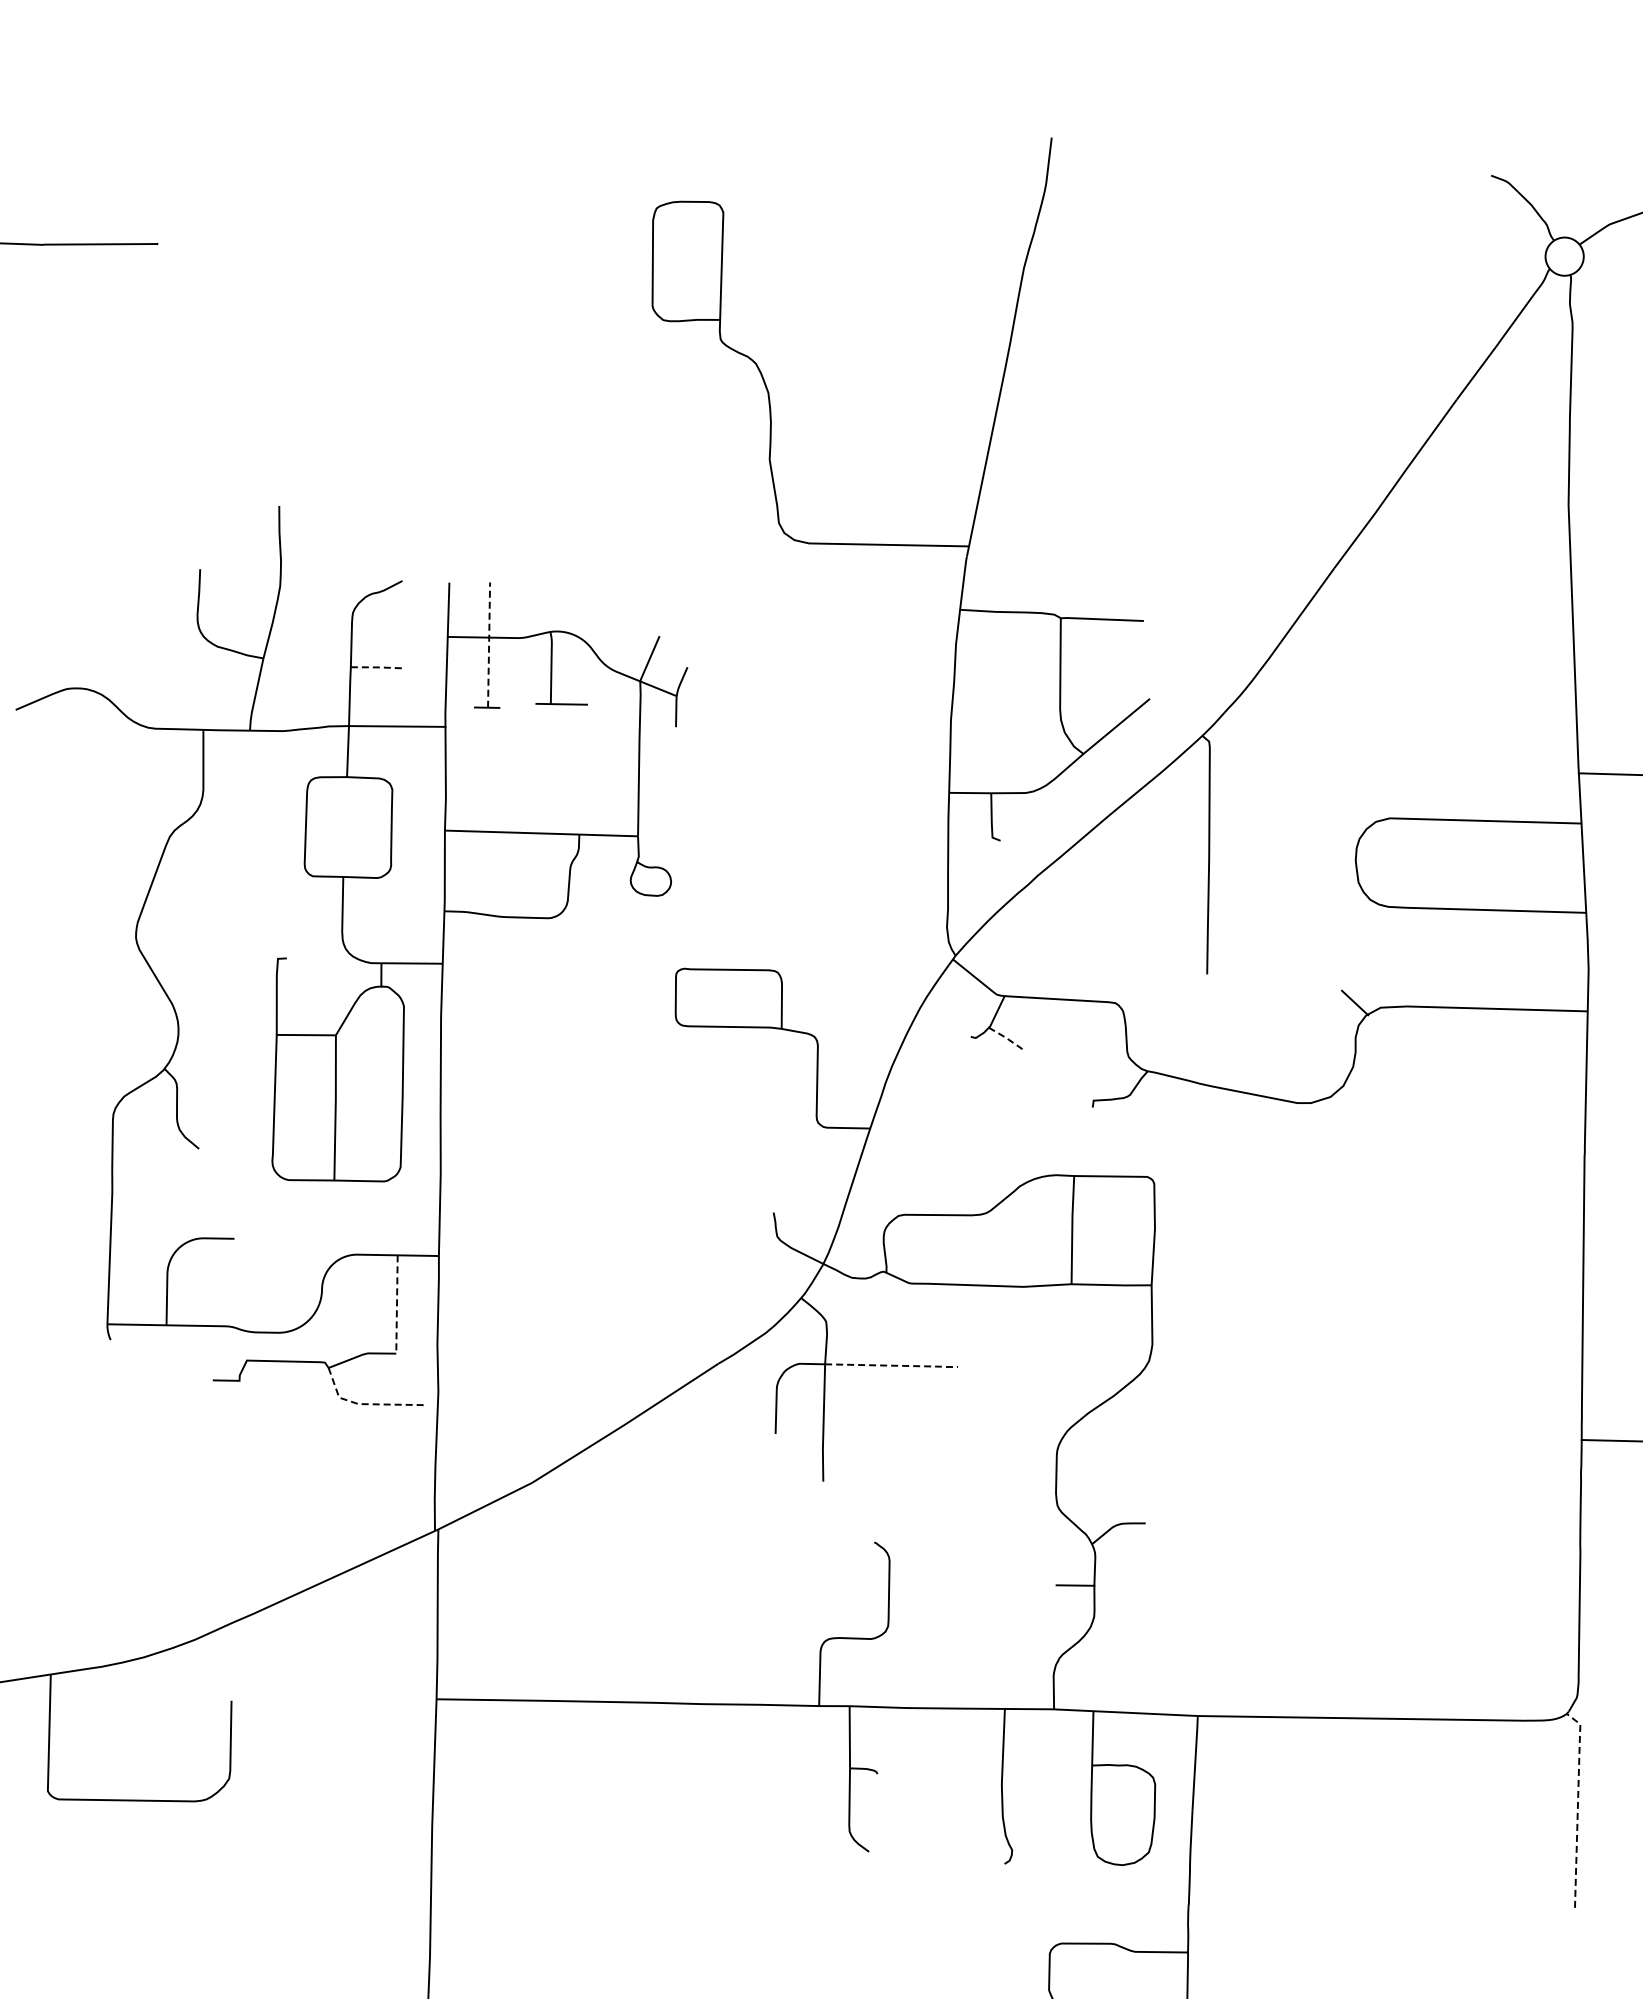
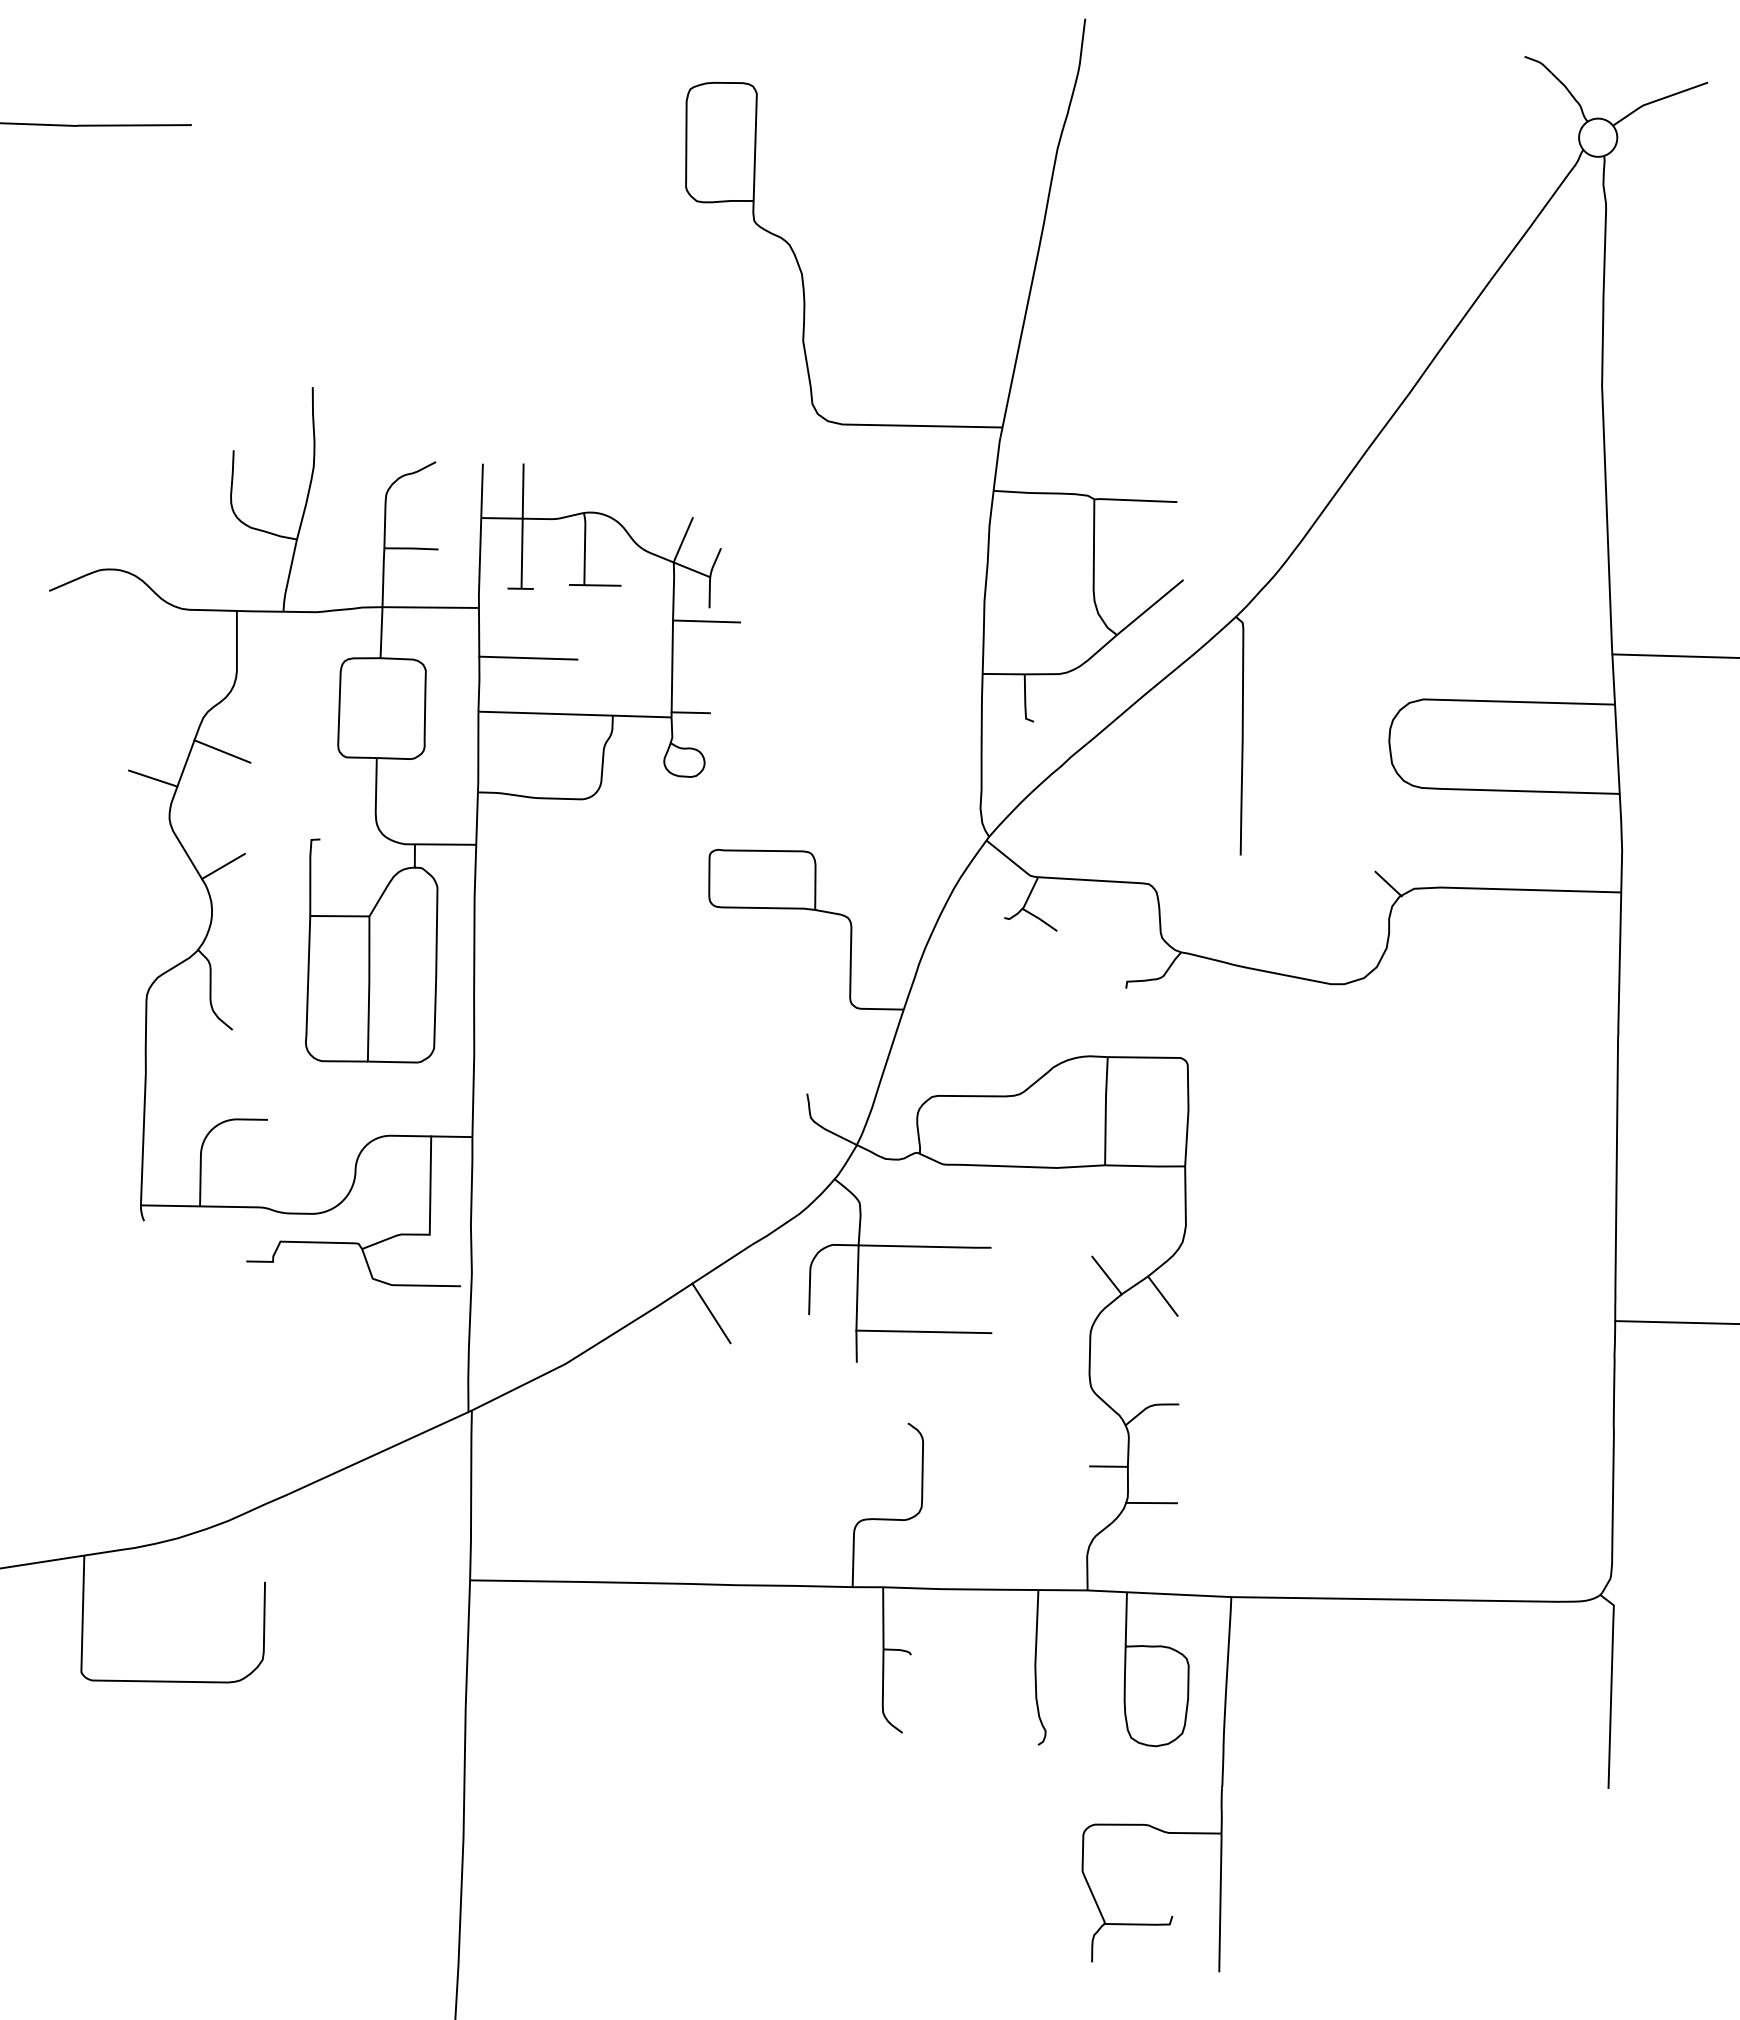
line: (488, 644) -> (522, 525), dashed -> solid
line: (378, 667) -> (412, 548), dashed -> solid
line: (672, 740) -> (706, 621), added
line: (494, 776) -> (528, 657), added
line: (656, 831) -> (690, 712), added
line: (188, 870) -> (222, 751), added
line: (119, 897) -> (153, 778), added
line: (189, 984) -> (223, 865), added
line: (1006, 1038) -> (1040, 919), dashed -> solid
line: (396, 1305) -> (430, 1186), dashed -> solid
line: (892, 1365) -> (926, 1246), dashed -> solid
line: (1072, 1394) -> (1106, 1275), added
line: (365, 1404) -> (399, 1285), dashed -> solid
line: (1128, 1414) -> (1162, 1295), added
line: (677, 1432) -> (711, 1313), added
line: (889, 1450) -> (923, 1331), added
line: (1117, 1621) -> (1151, 1502), added
line: (1577, 1805) -> (1611, 1686), dashed -> solid

